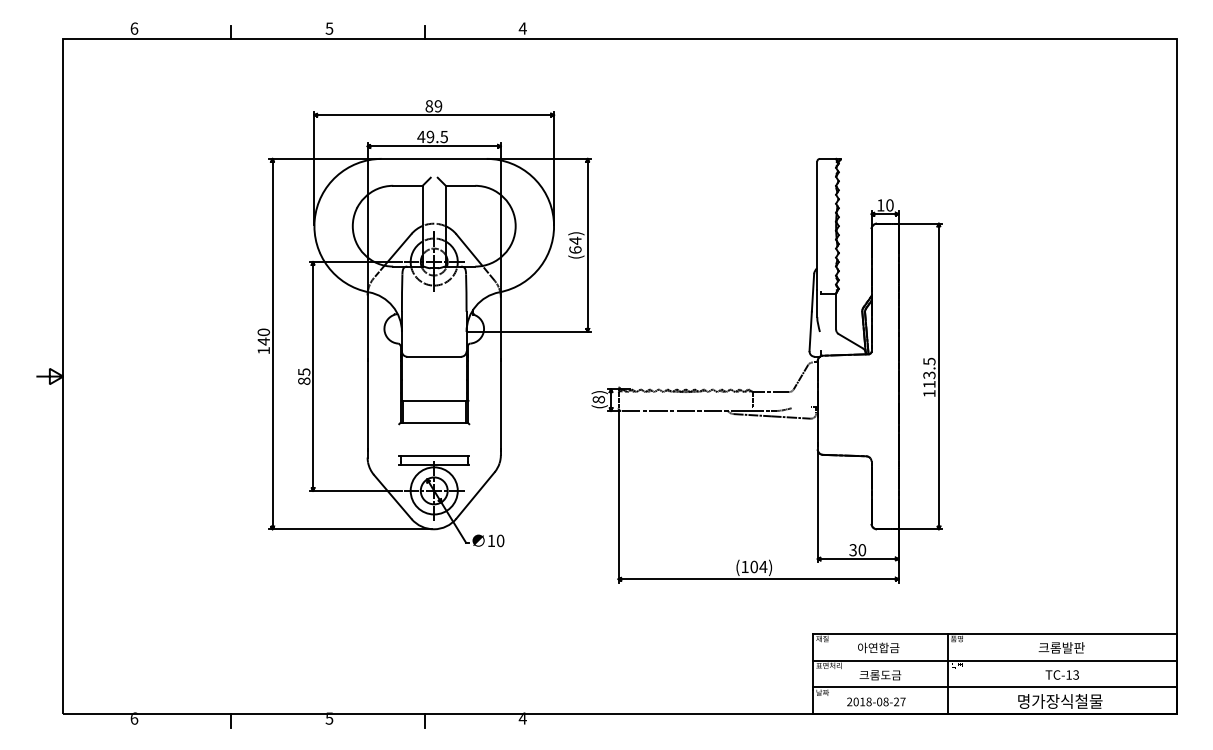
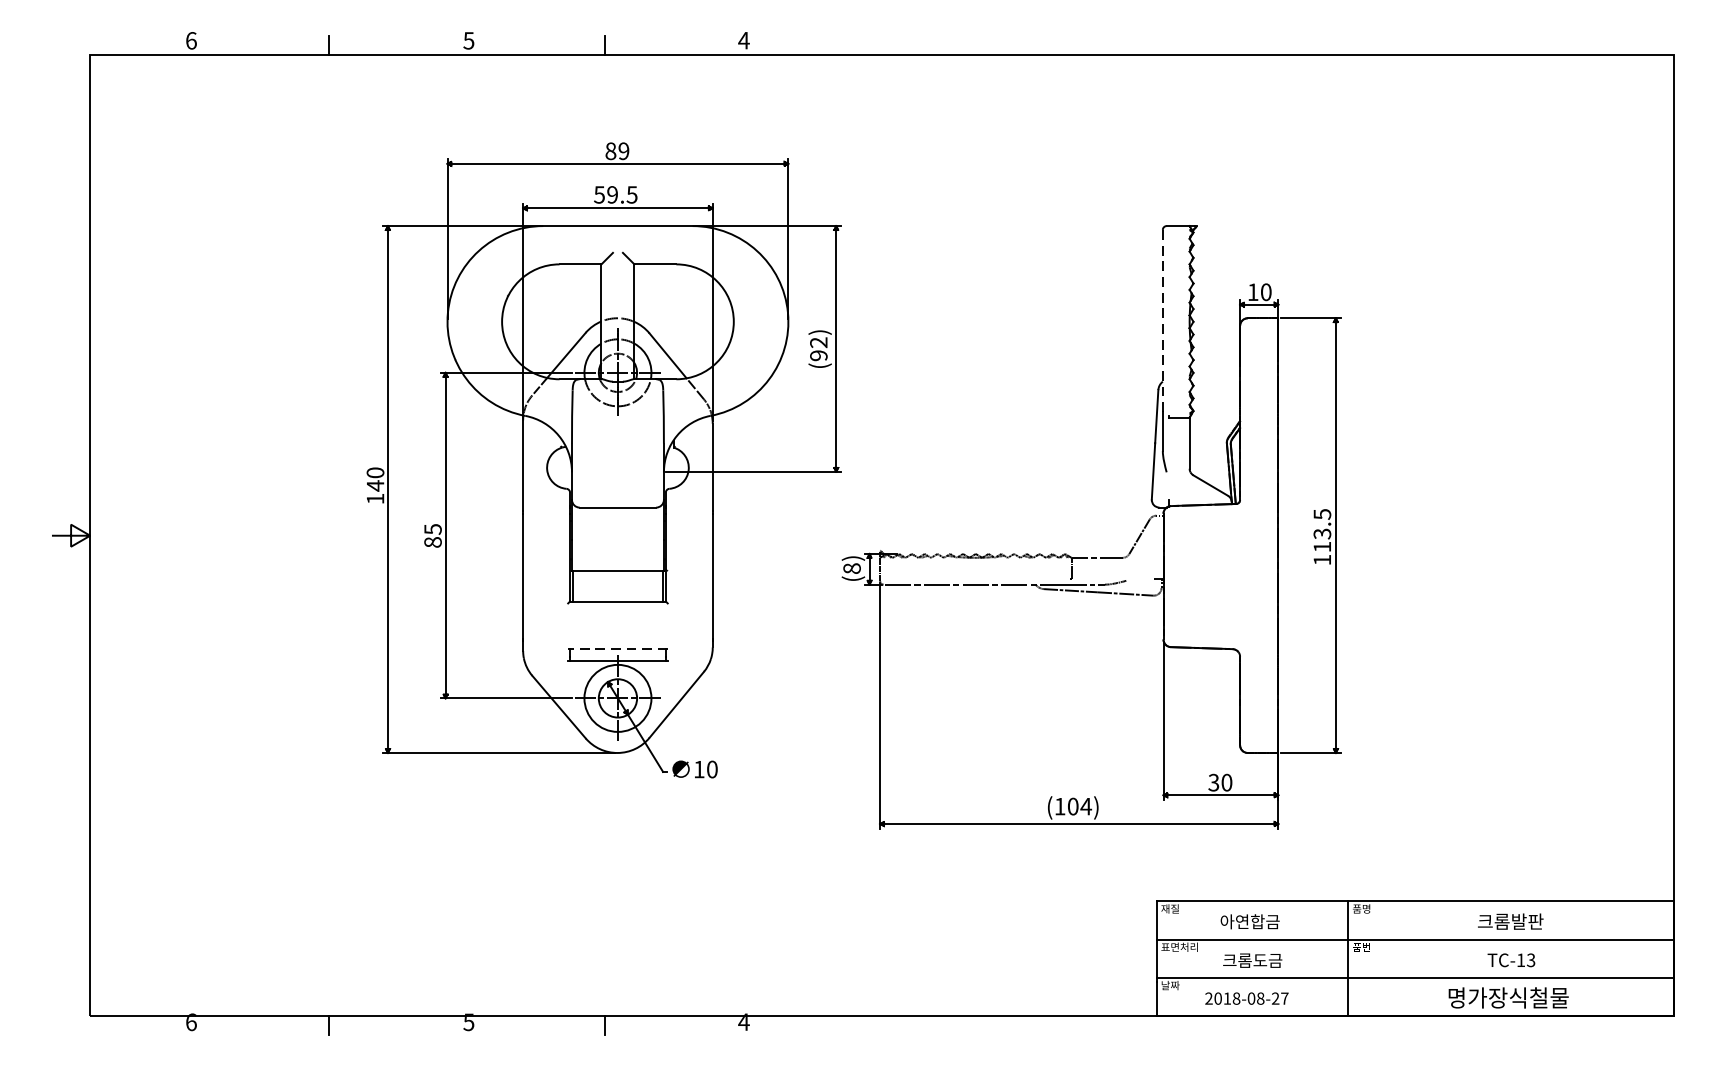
text: (421, 137) -> (599, 195), 49.5 -> 59.5
line: (817, 225) -> (1163, 320), solid -> dashed
text: (575, 244) -> (818, 347), (64) -> (92)
line: (433, 456) -> (616, 649), solid -> dashed

